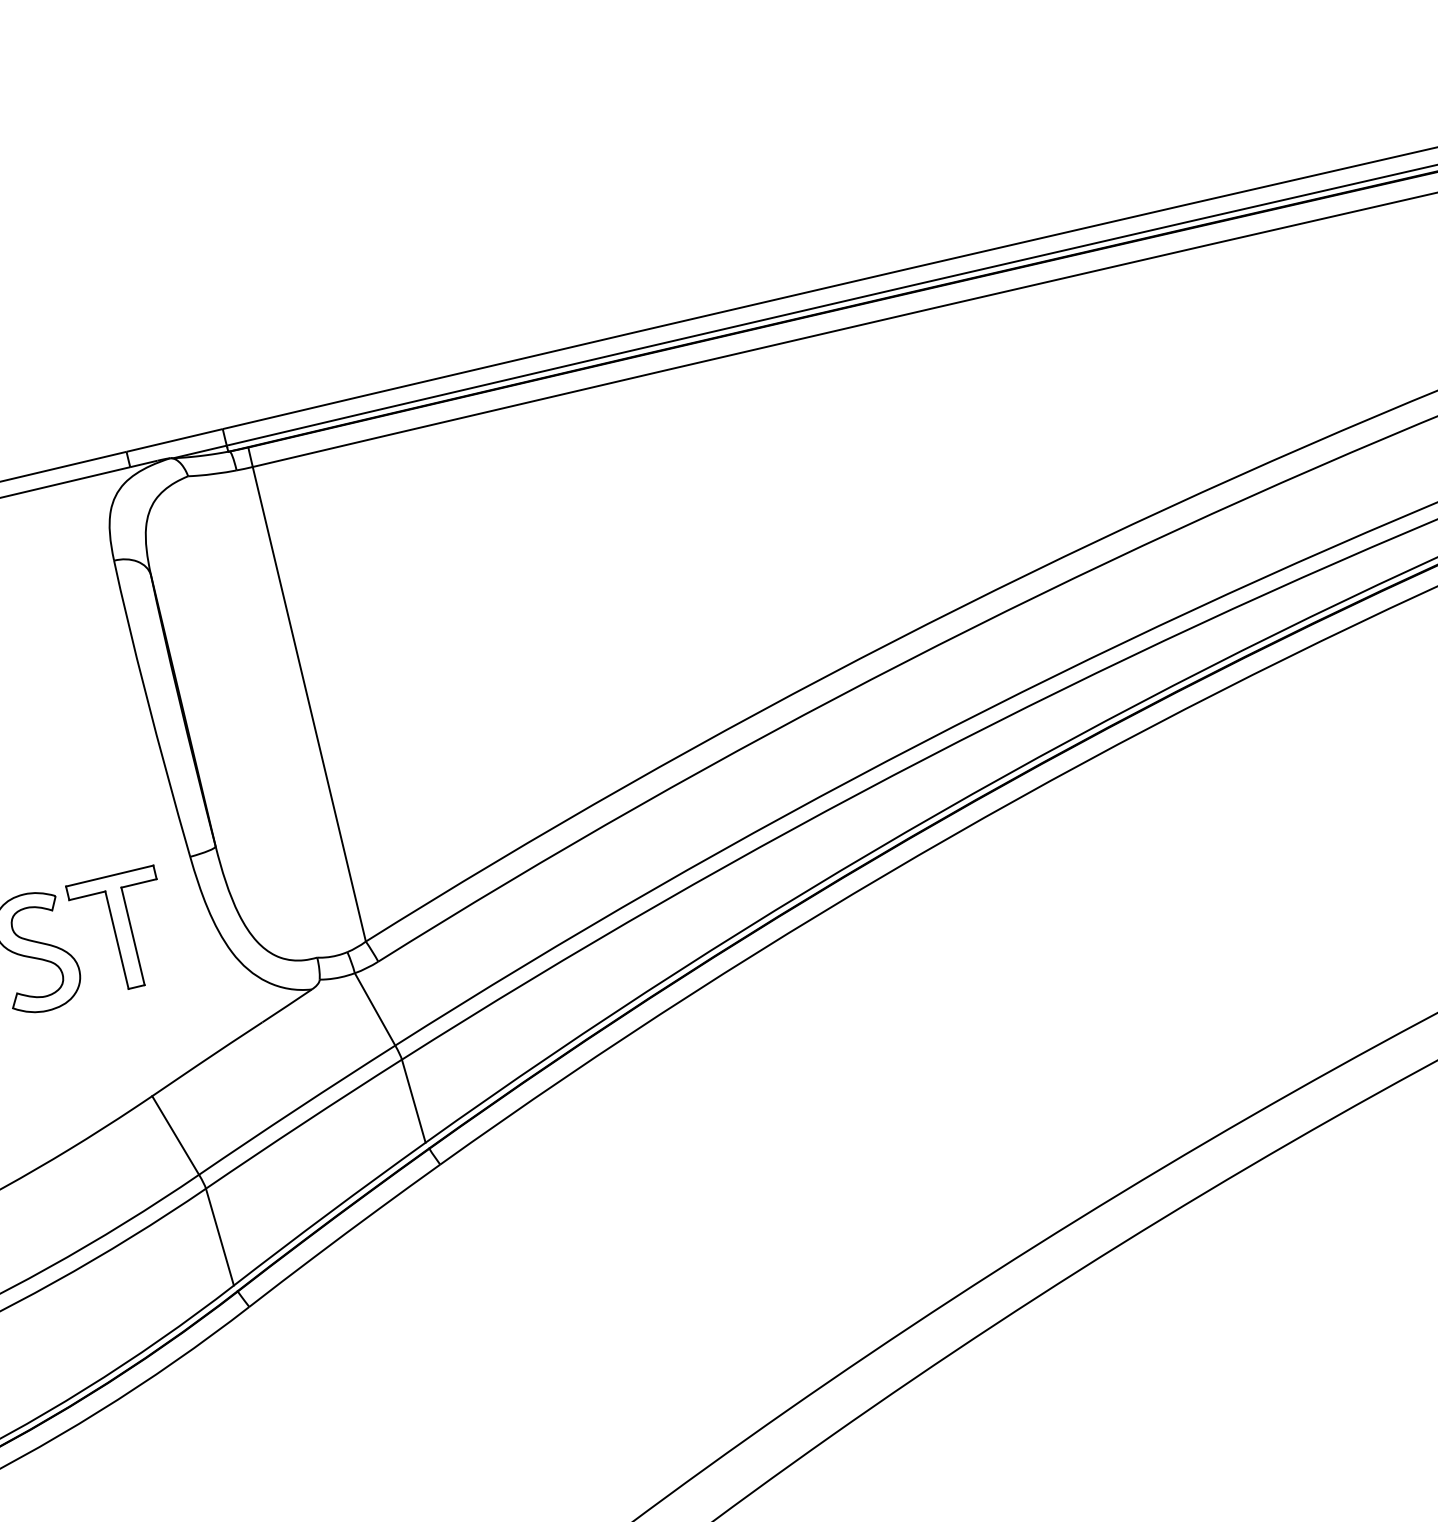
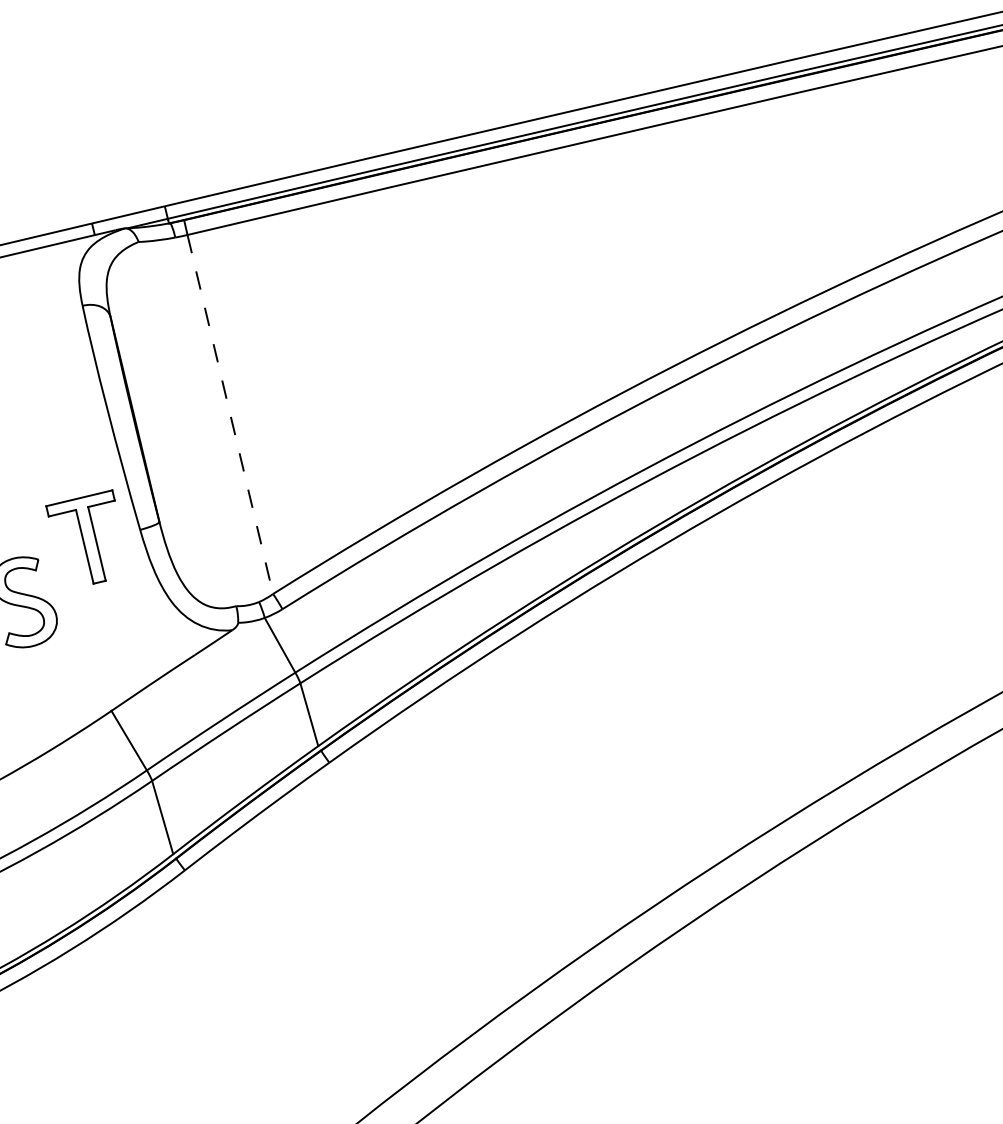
line: (309, 704) -> (230, 414), solid -> dashed
part: (111, 926) -> (80, 536), moved

